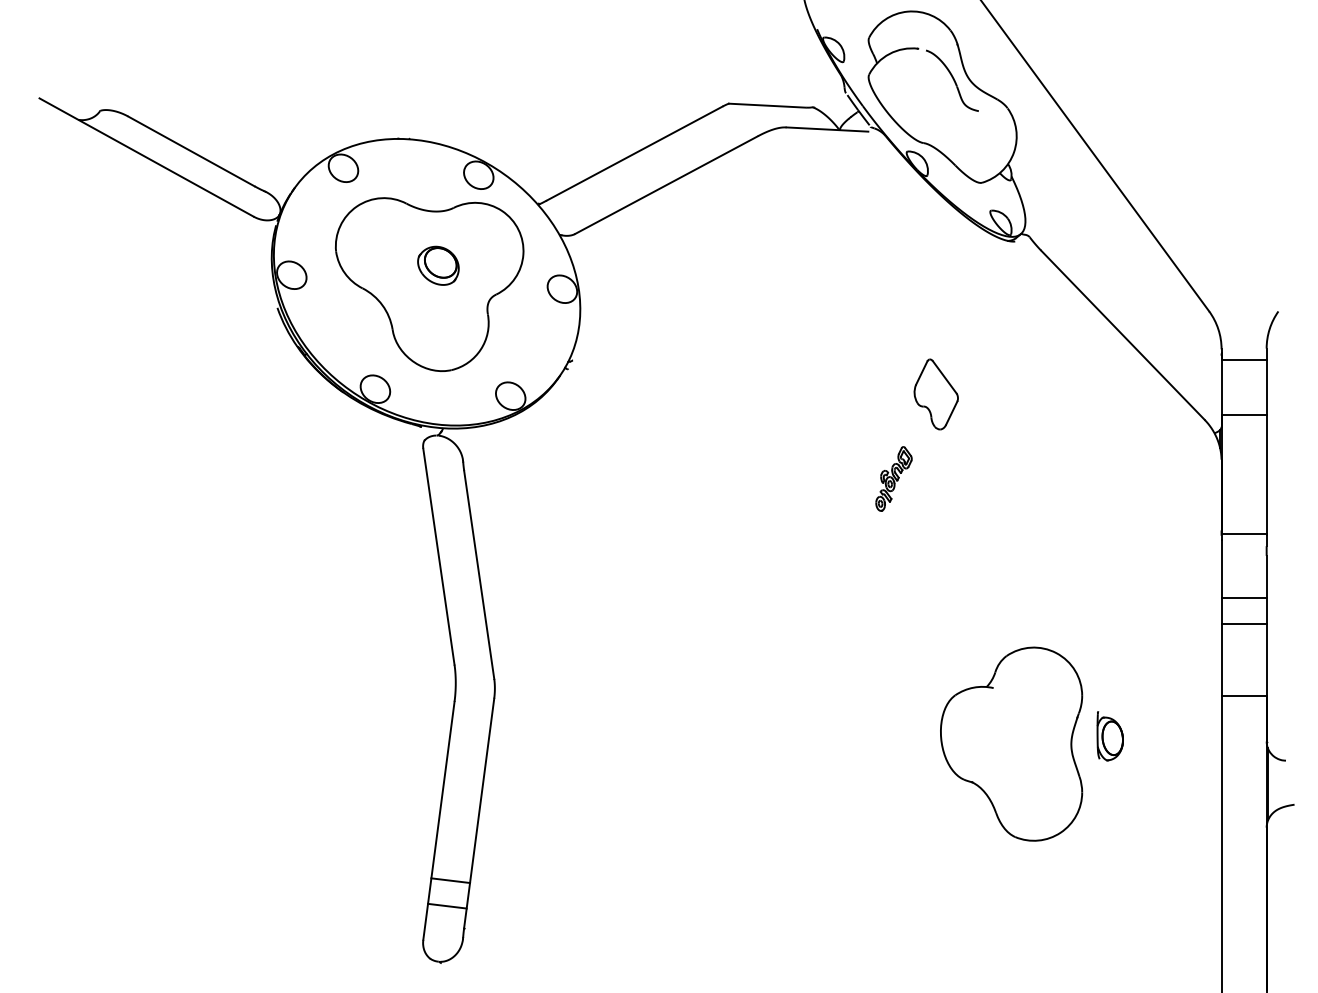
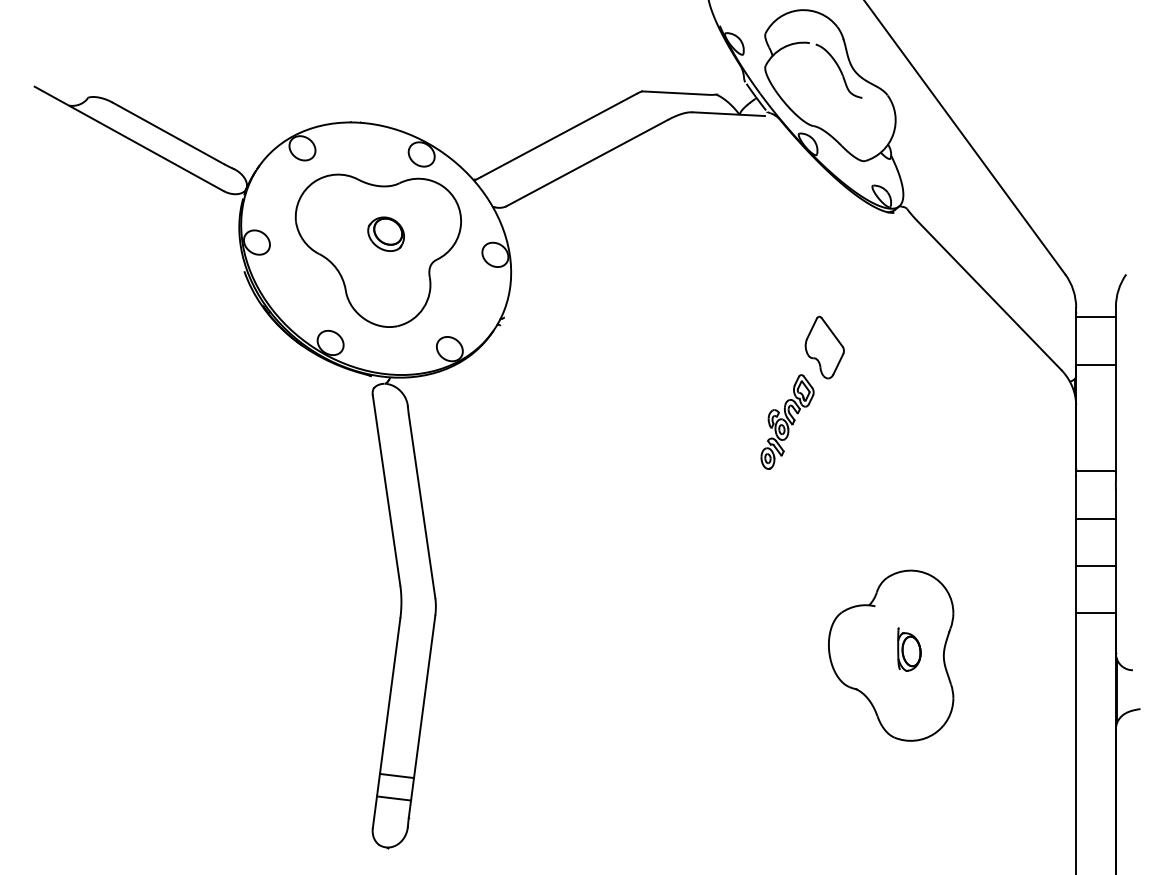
part: (893, 478) -> (787, 421), size x1.67
line: (1243, 597) -> (1095, 565), moved
line: (1243, 623) -> (1095, 518), moved
part: (1109, 736) -> (908, 649), moved

